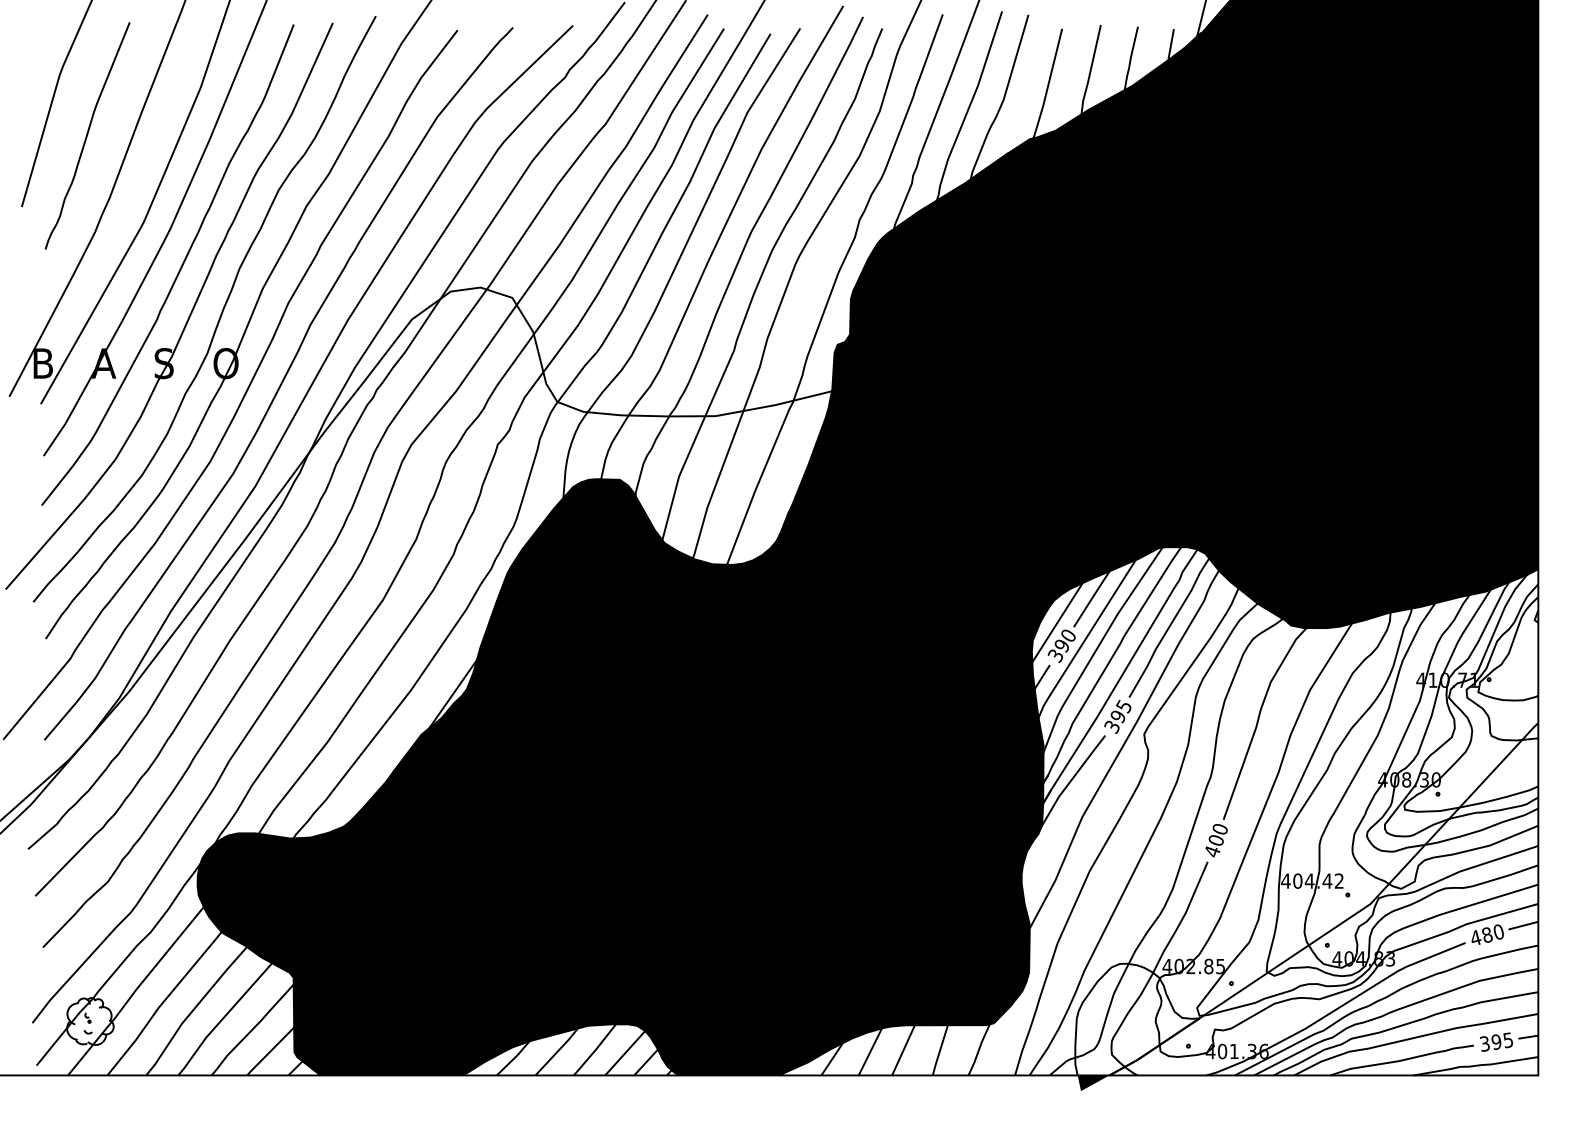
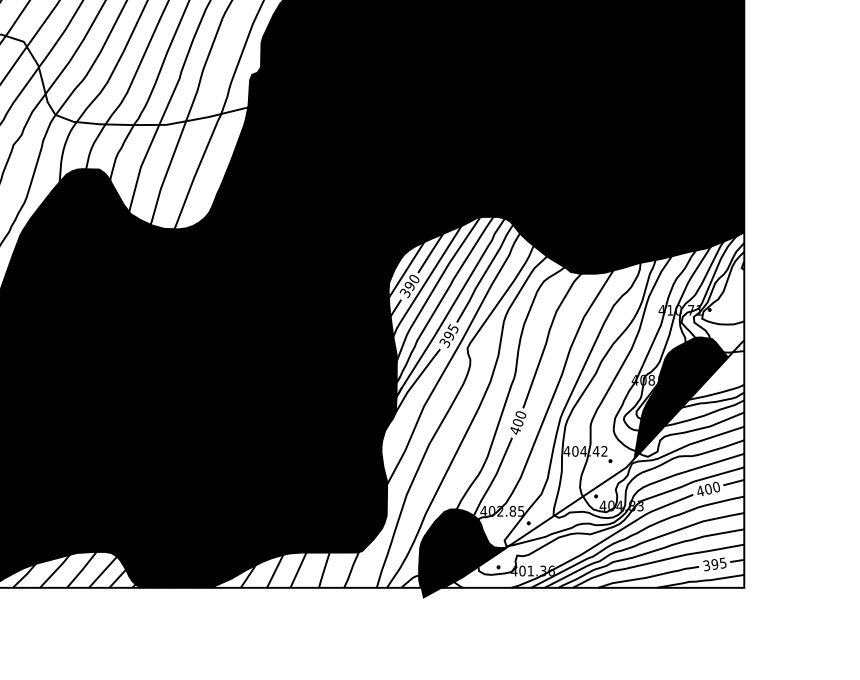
fill: (1448, 805) -> (681, 398), added
text: (1487, 934) -> (708, 488), 480 -> 400
fill: (1137, 1019) -> (462, 548), added

